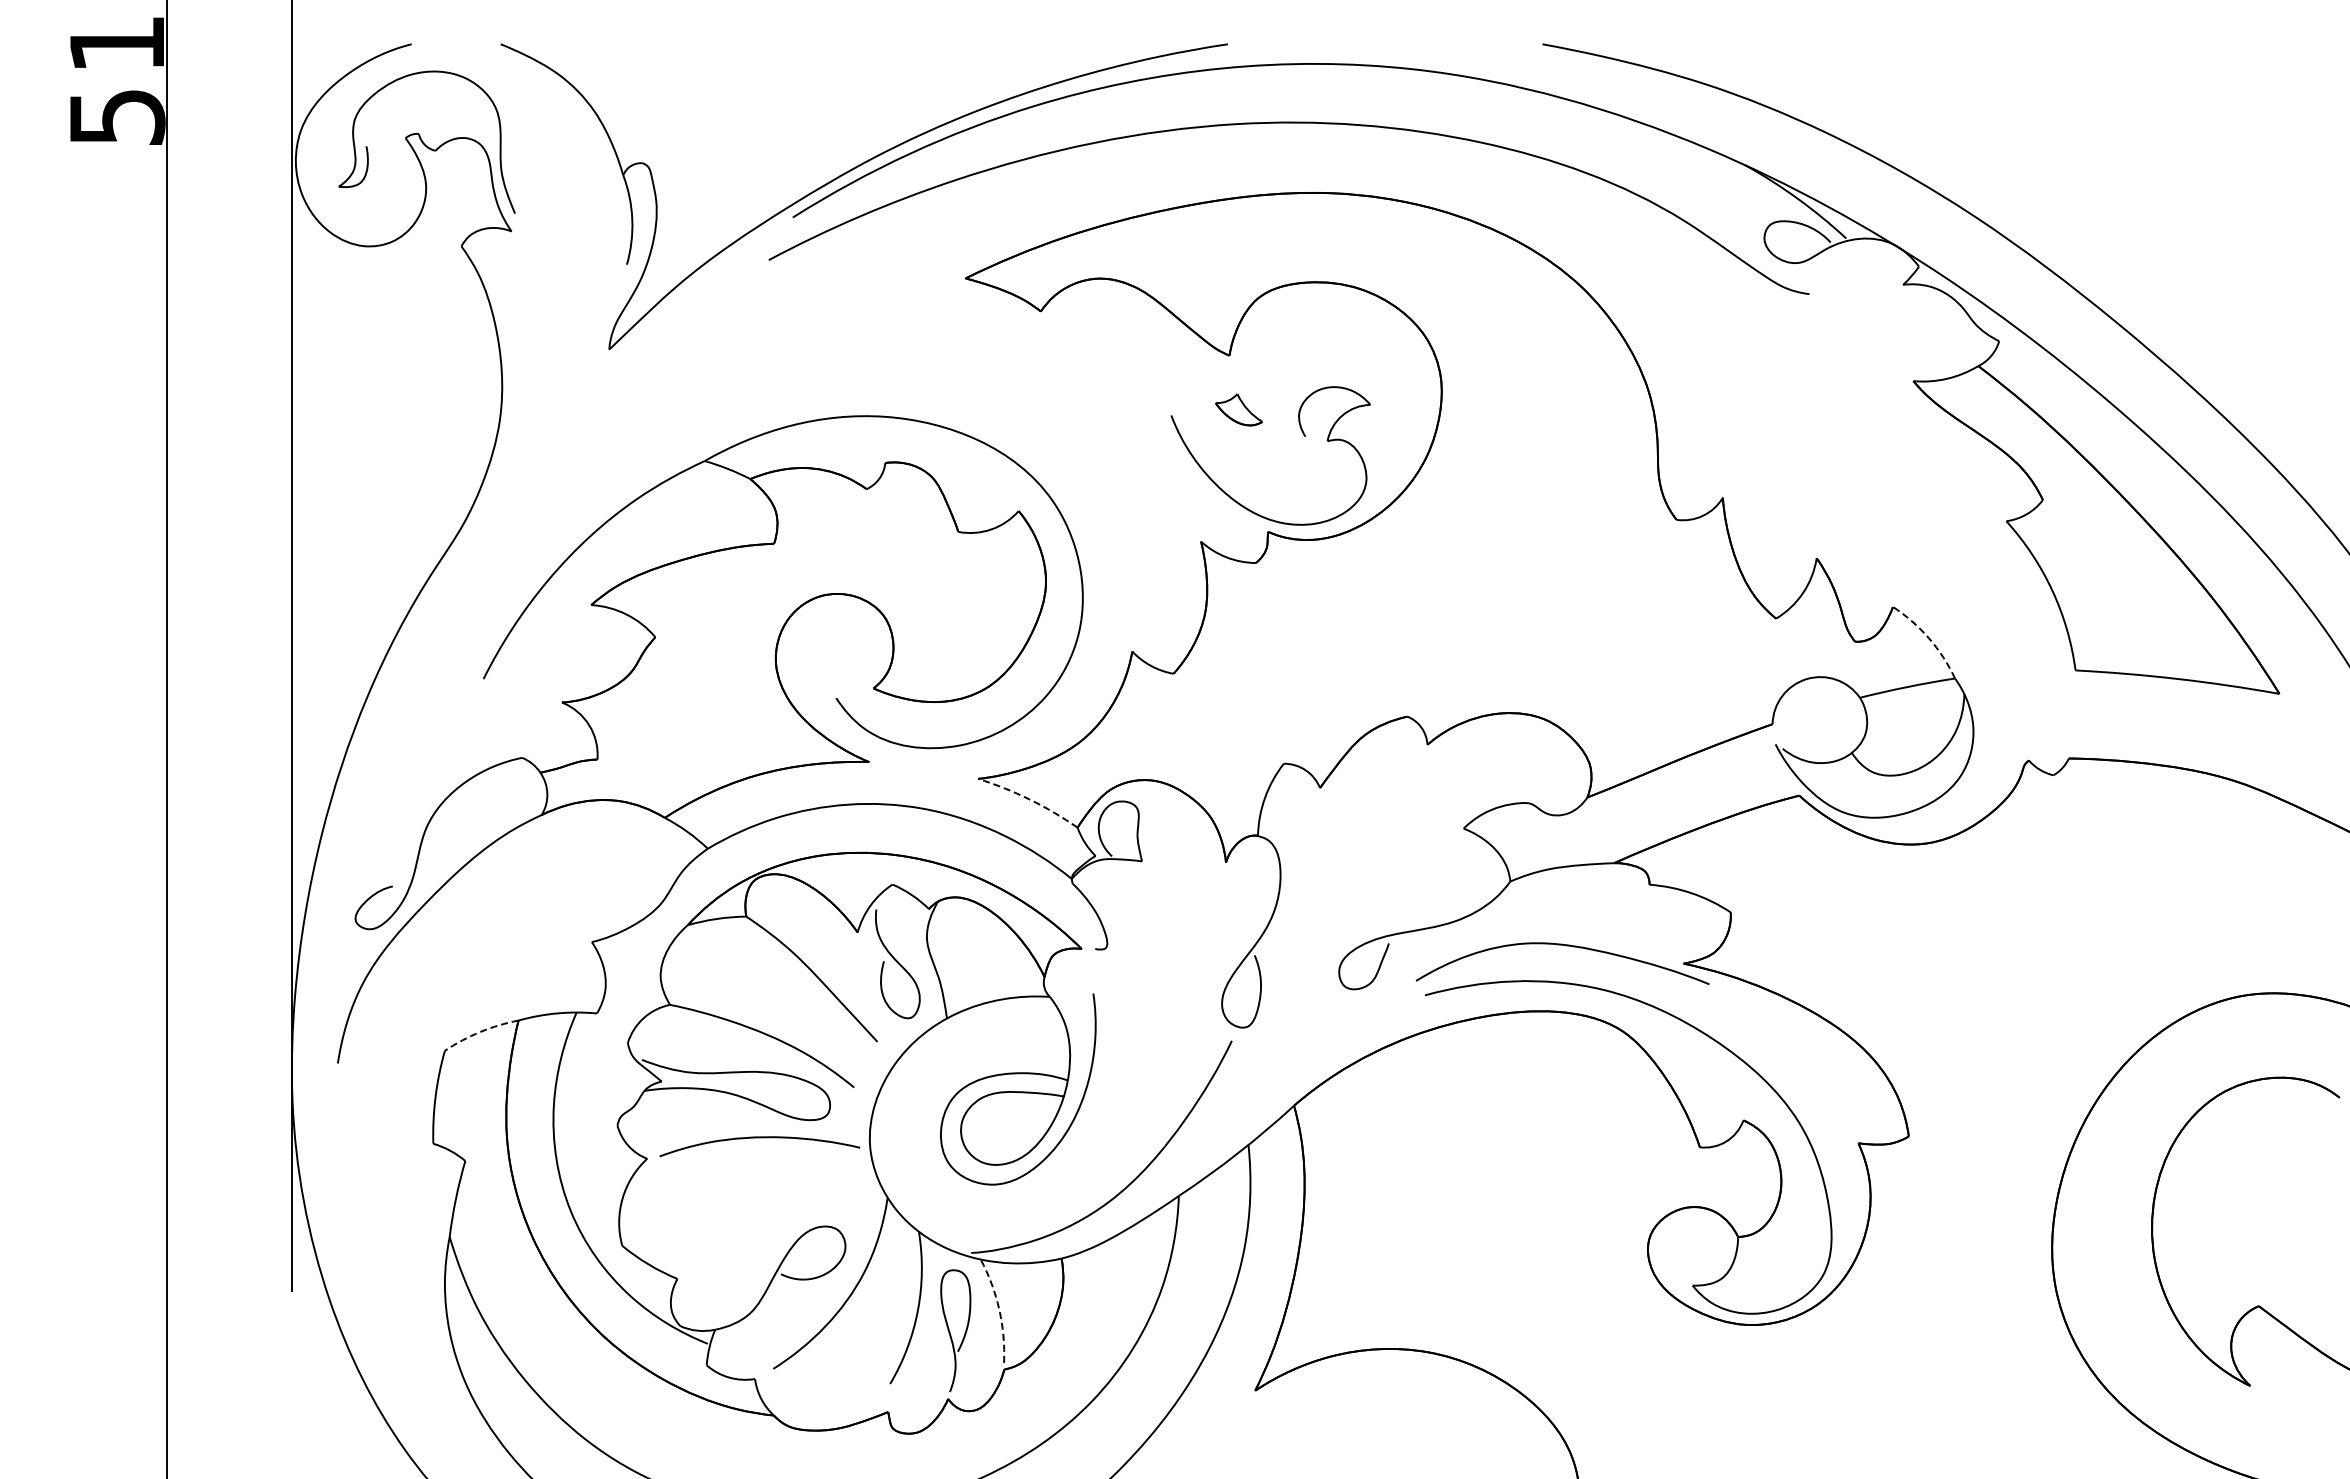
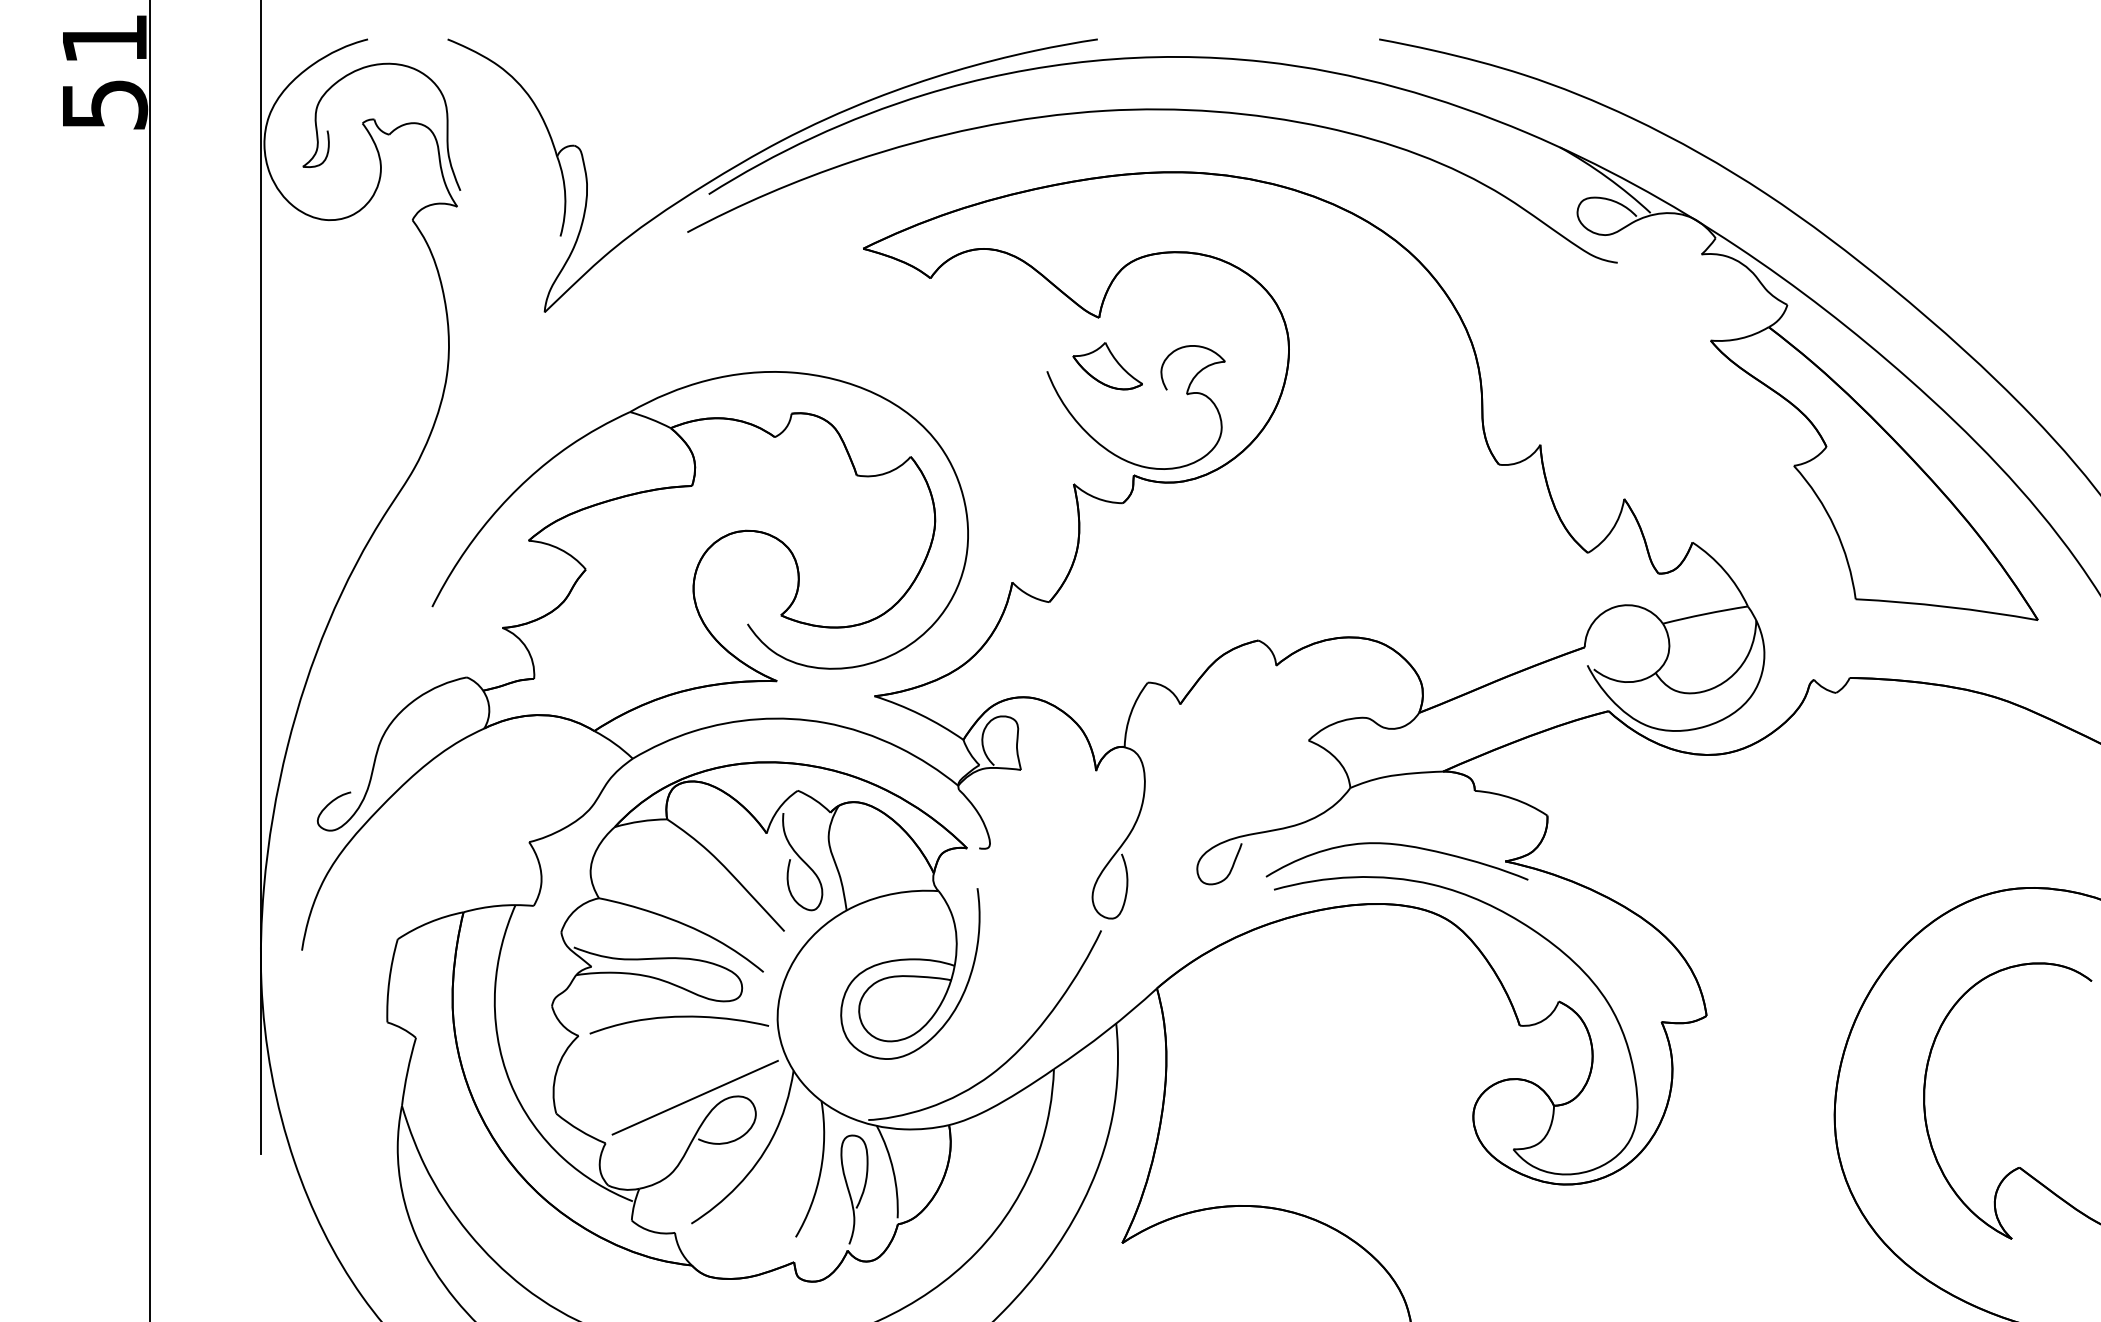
part: (1238, 409) -> (1107, 365), size x1.67
arc: (1928, 638) -> (1724, 570), dashed -> solid
arc: (1029, 799) -> (920, 714), dashed -> solid
arc: (480, 1032) -> (429, 922), dashed -> solid
line: (777, 1227) -> (695, 1097), added
arc: (999, 1309) -> (893, 1170), dashed -> solid

